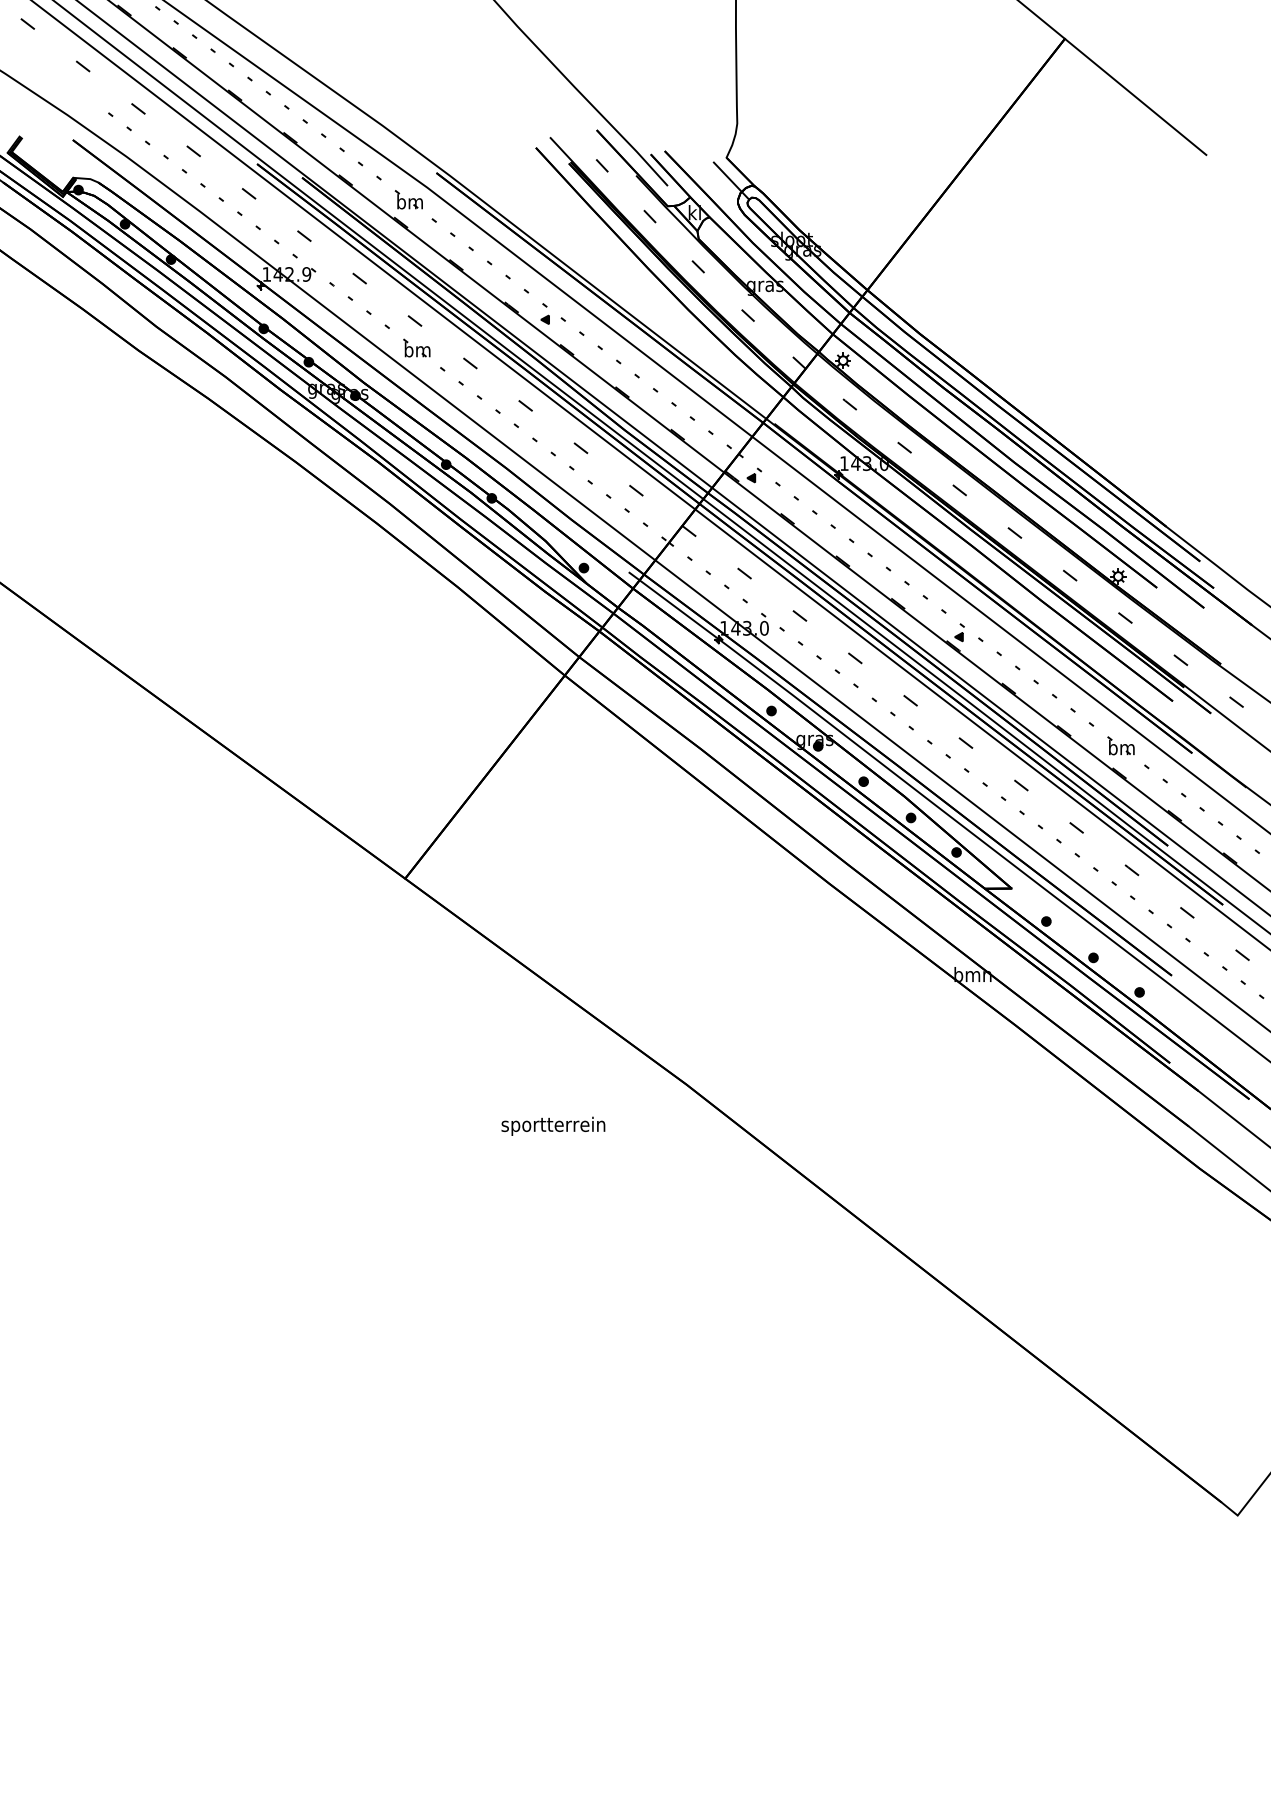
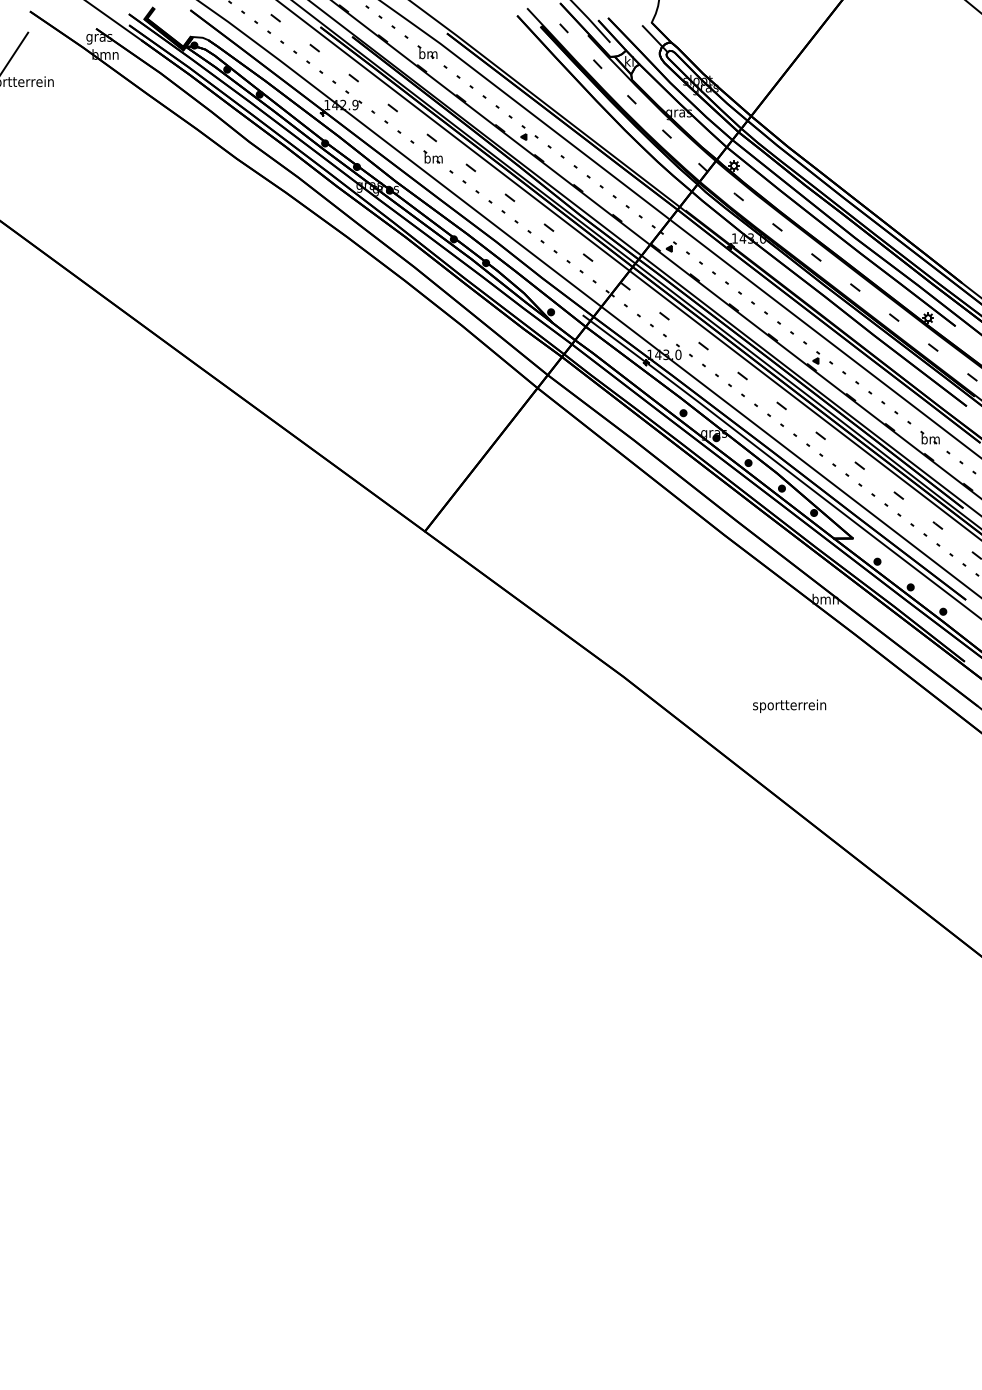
text: (553, 1125) -> (789, 705), moved

